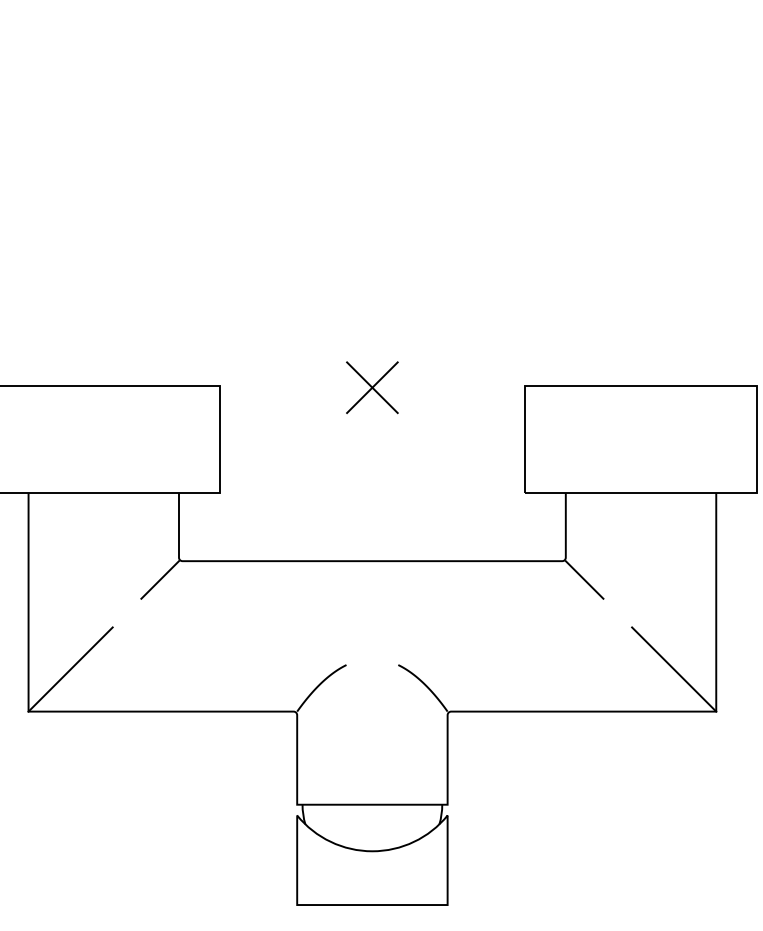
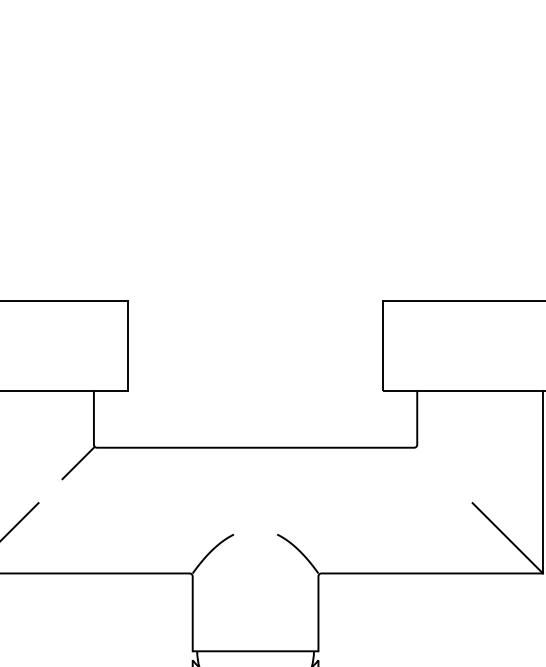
part: (372, 387) -> (255, 302), removed
line: (584, 579) -> (432, 463), removed

